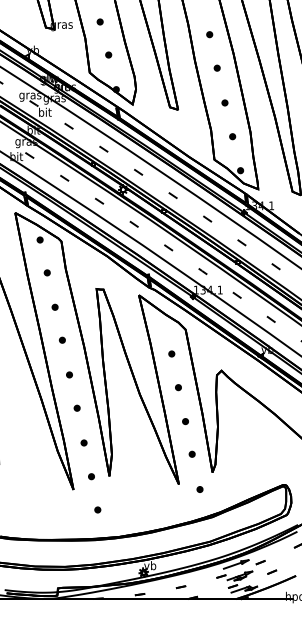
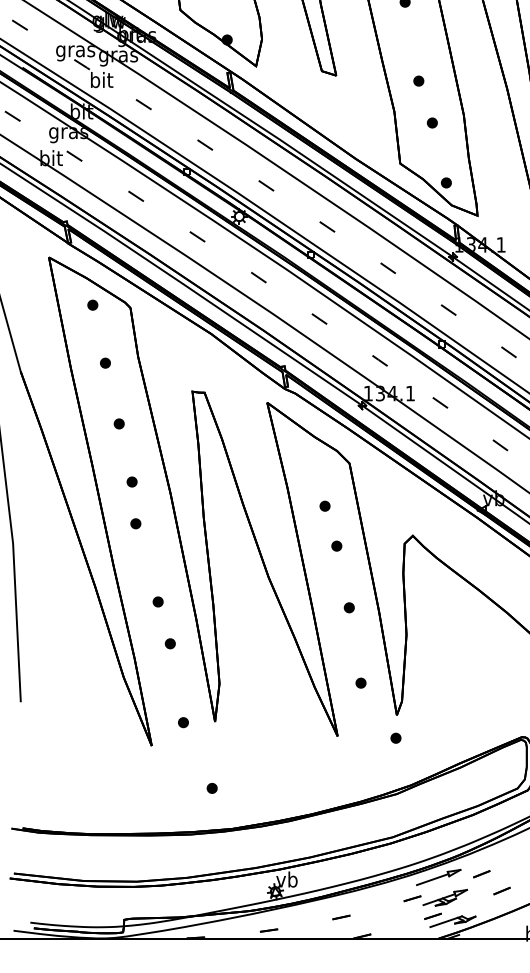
part: (224, 102) -> (418, 80), moved
part: (69, 374) -> (135, 523), moved
part: (178, 387) -> (336, 545), moved
part: (185, 421) -> (349, 607), moved
part: (83, 442) -> (169, 642), moved
part: (199, 489) -> (395, 738), moved
part: (97, 509) -> (211, 787), moved

